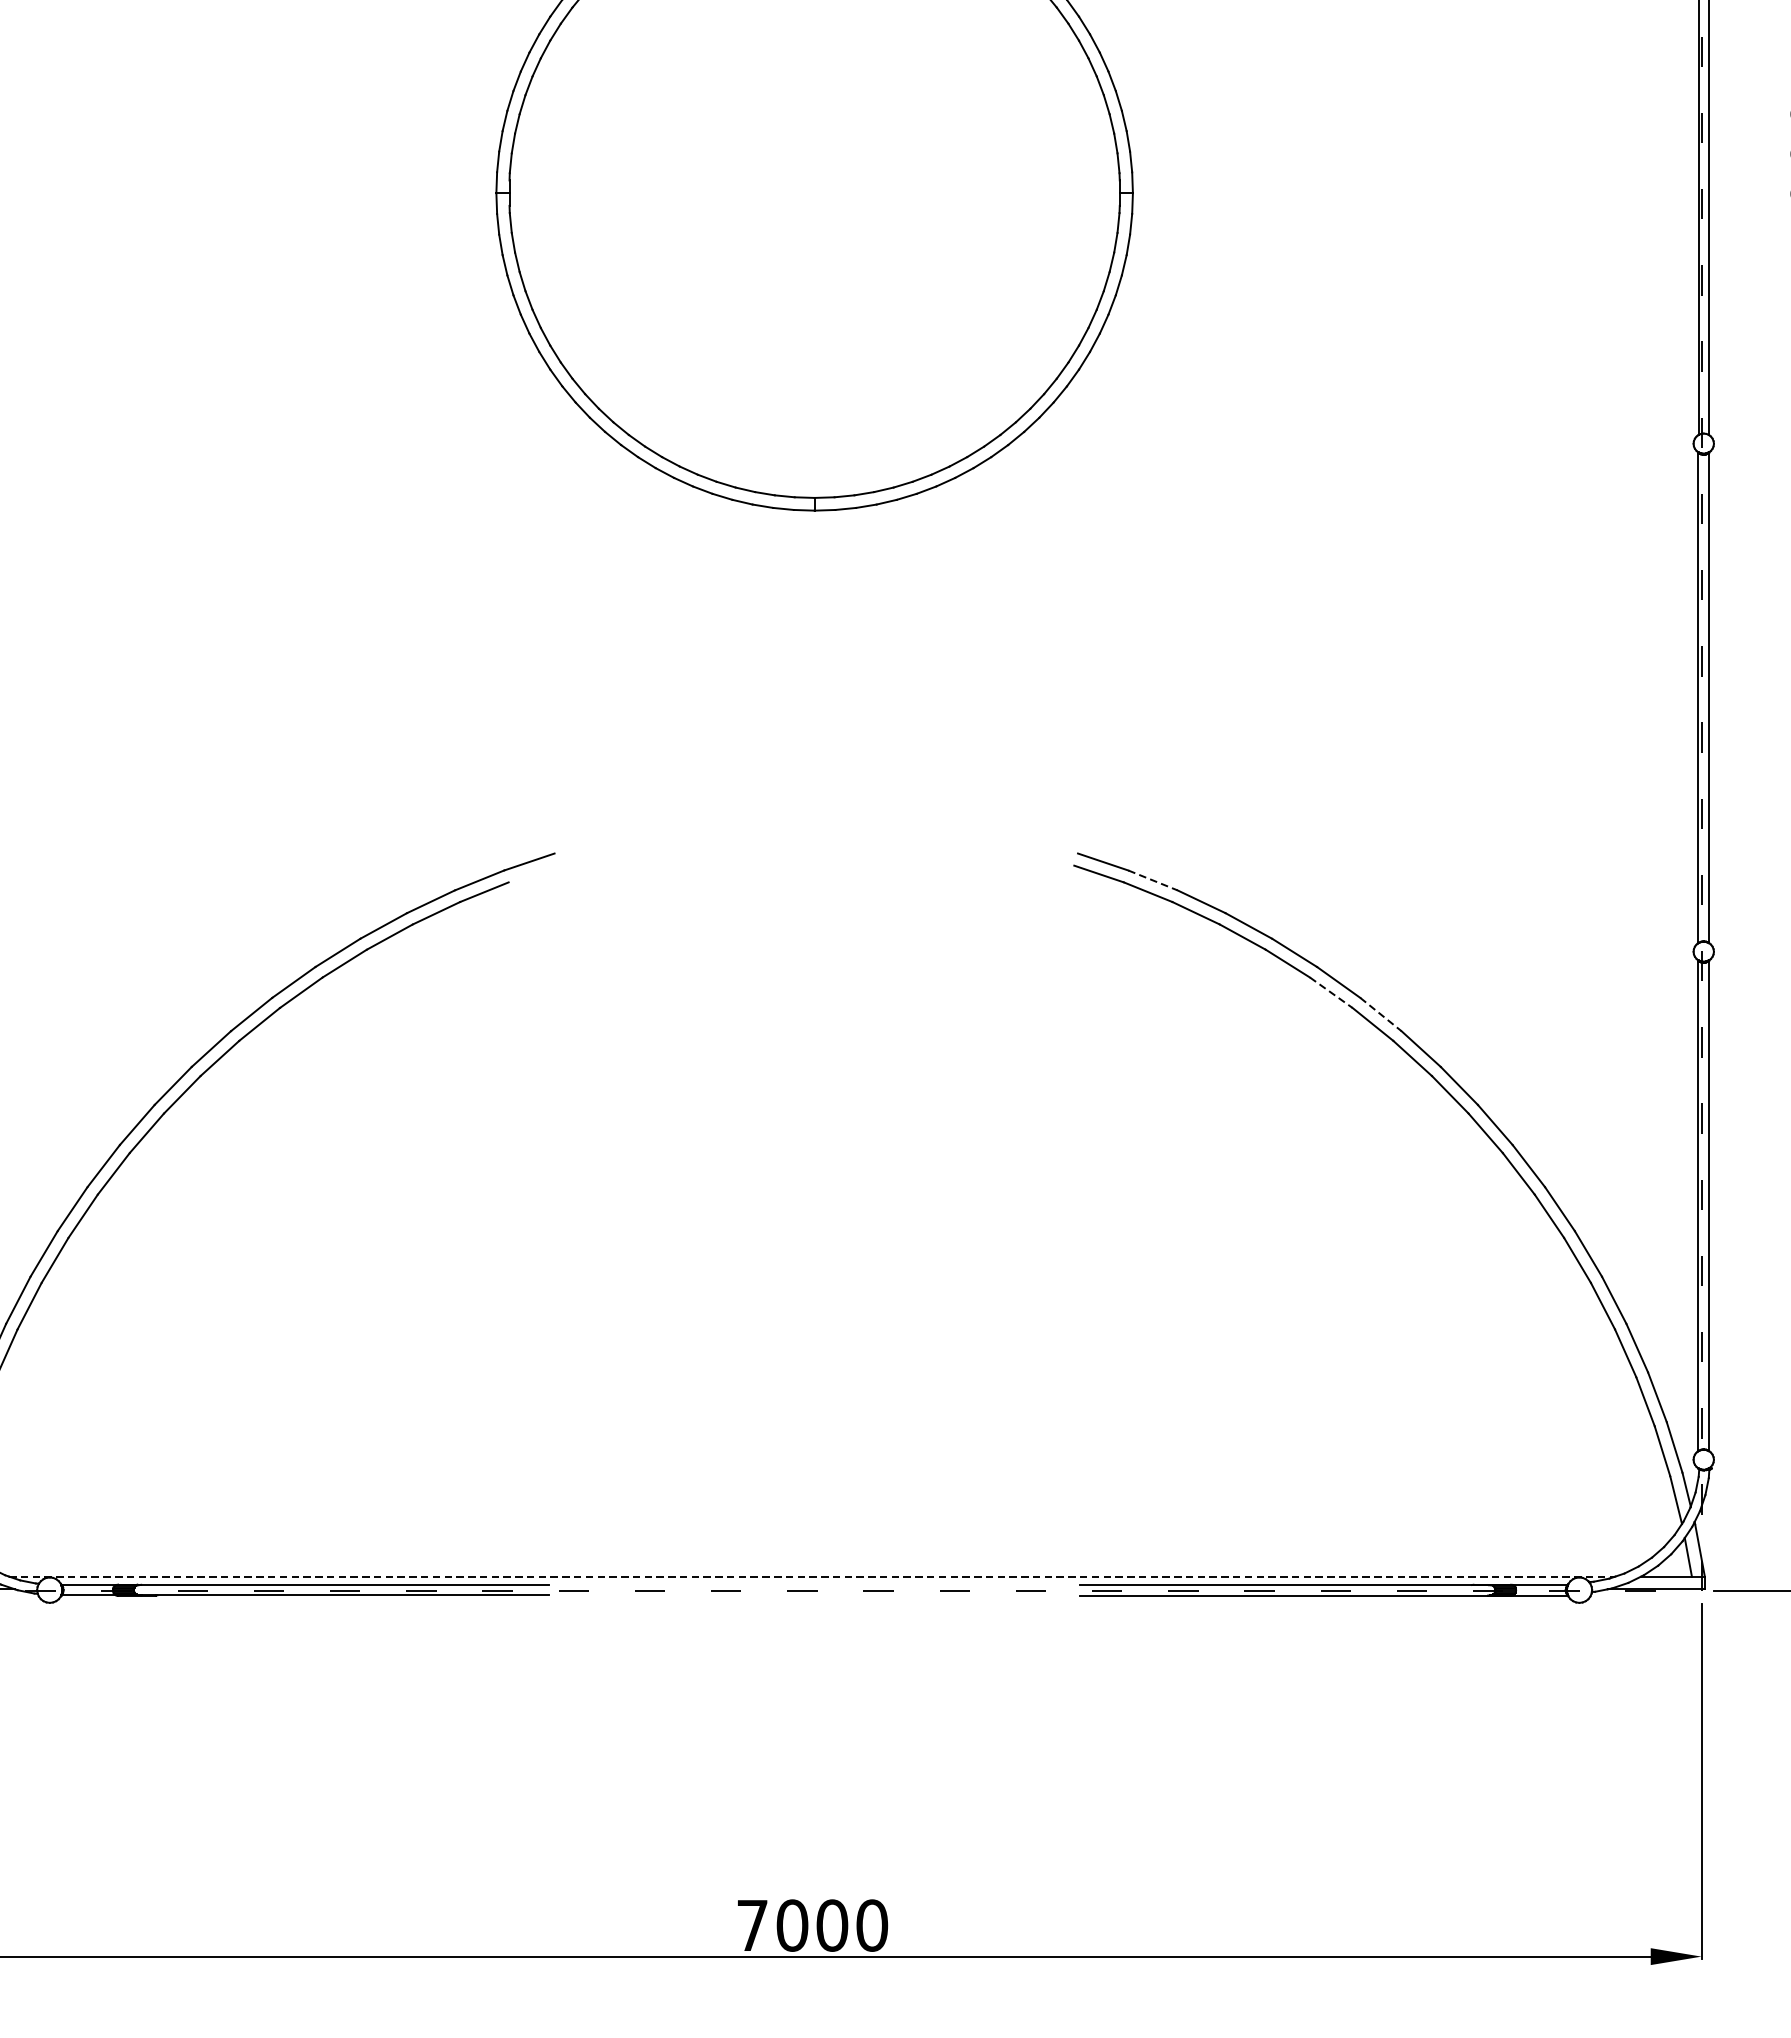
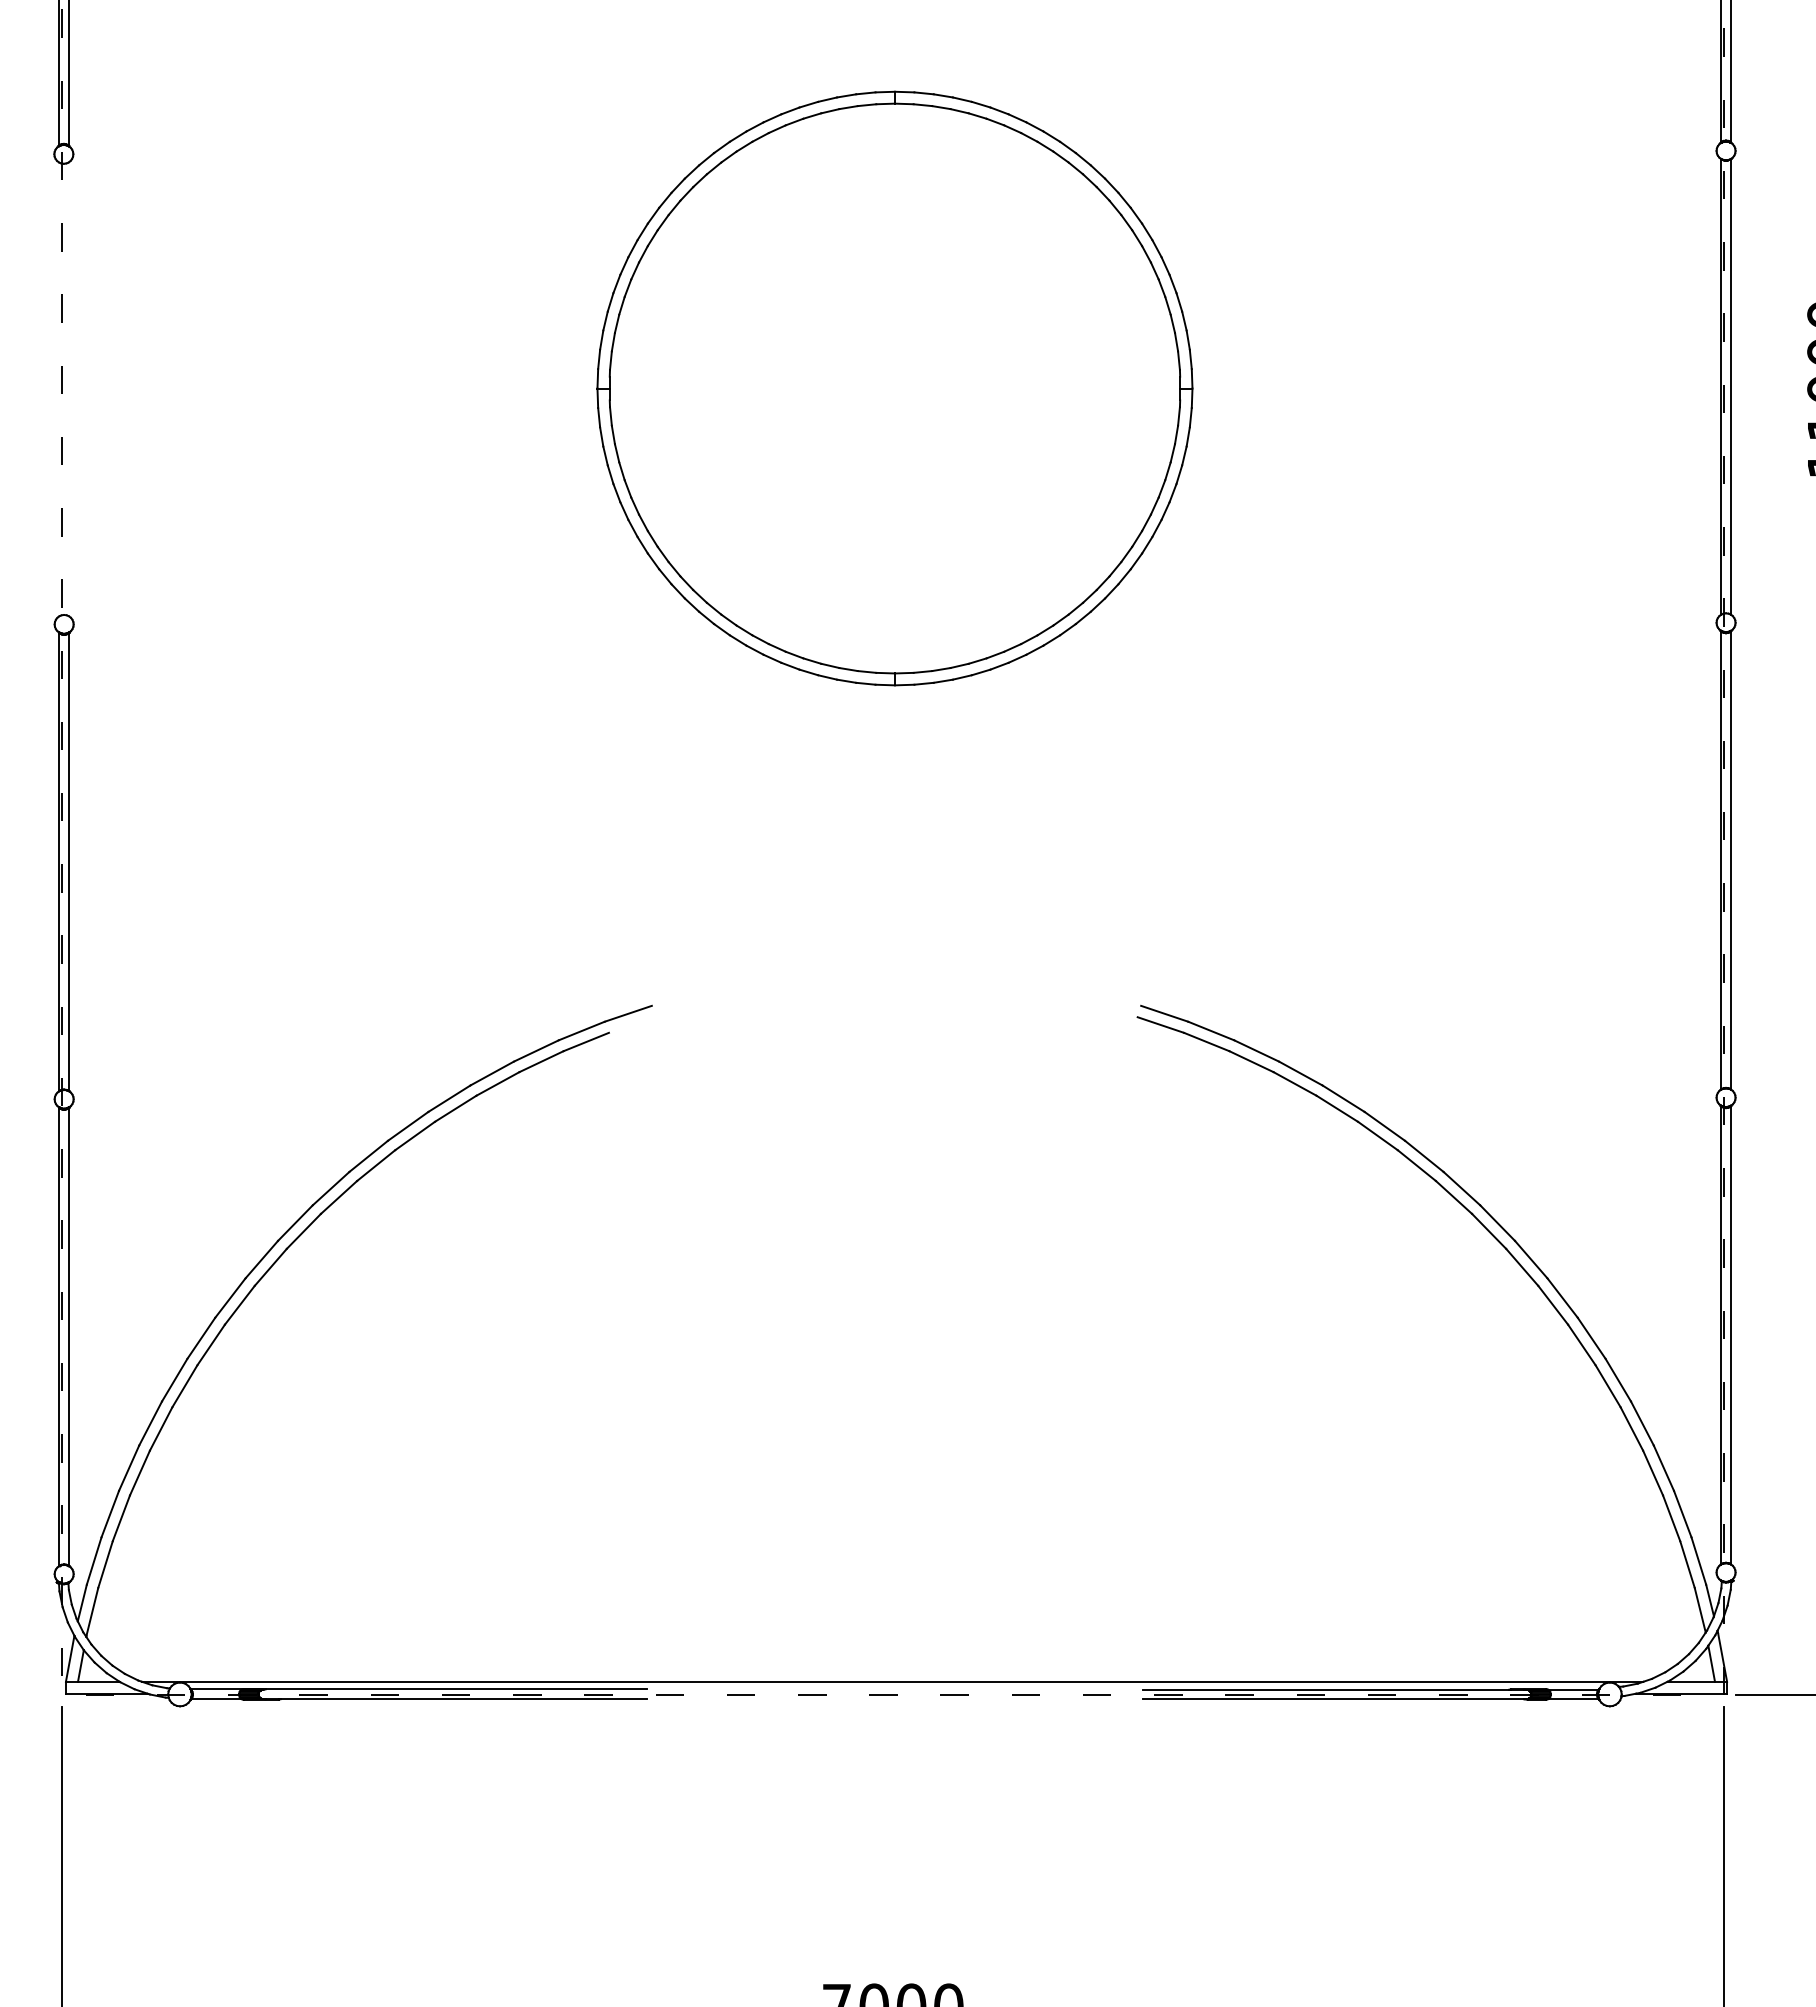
line: (1153, 880) -> (1211, 1031), dashed -> solid
line: (1331, 993) -> (1378, 1136), dashed -> solid
line: (1381, 1014) -> (1424, 1156), dashed -> solid
line: (812, 1576) -> (892, 1681), dashed -> solid

